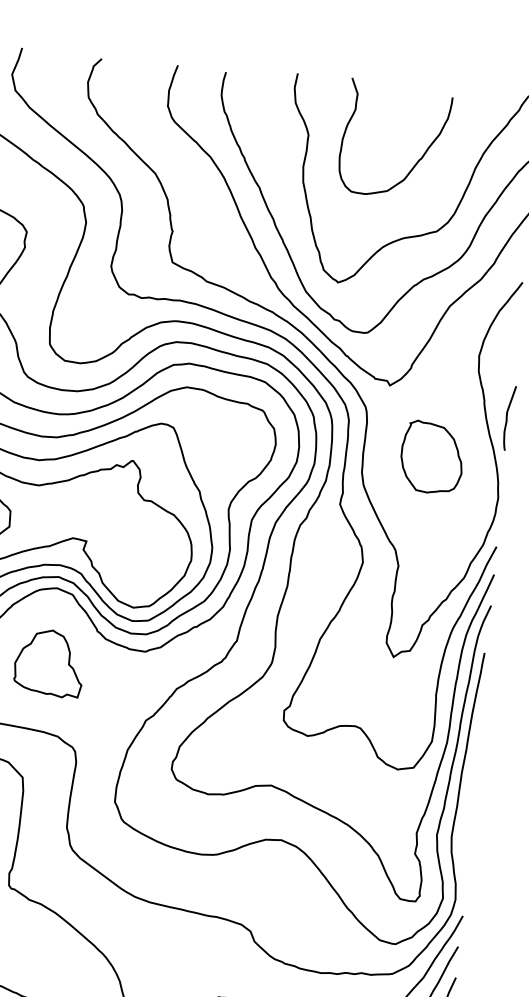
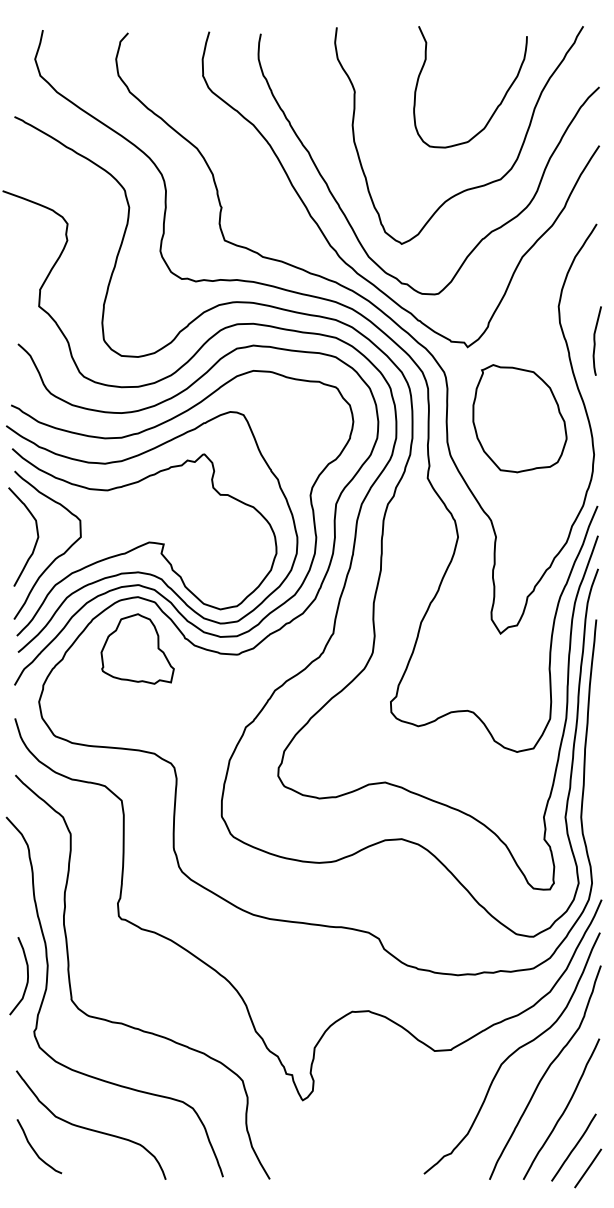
curve: (418, 159) -> (497, 105), moved
curve: (507, 417) -> (595, 340), moved
part: (431, 457) -> (519, 418), size x1.43
part: (49, 662) -> (137, 648), moved

